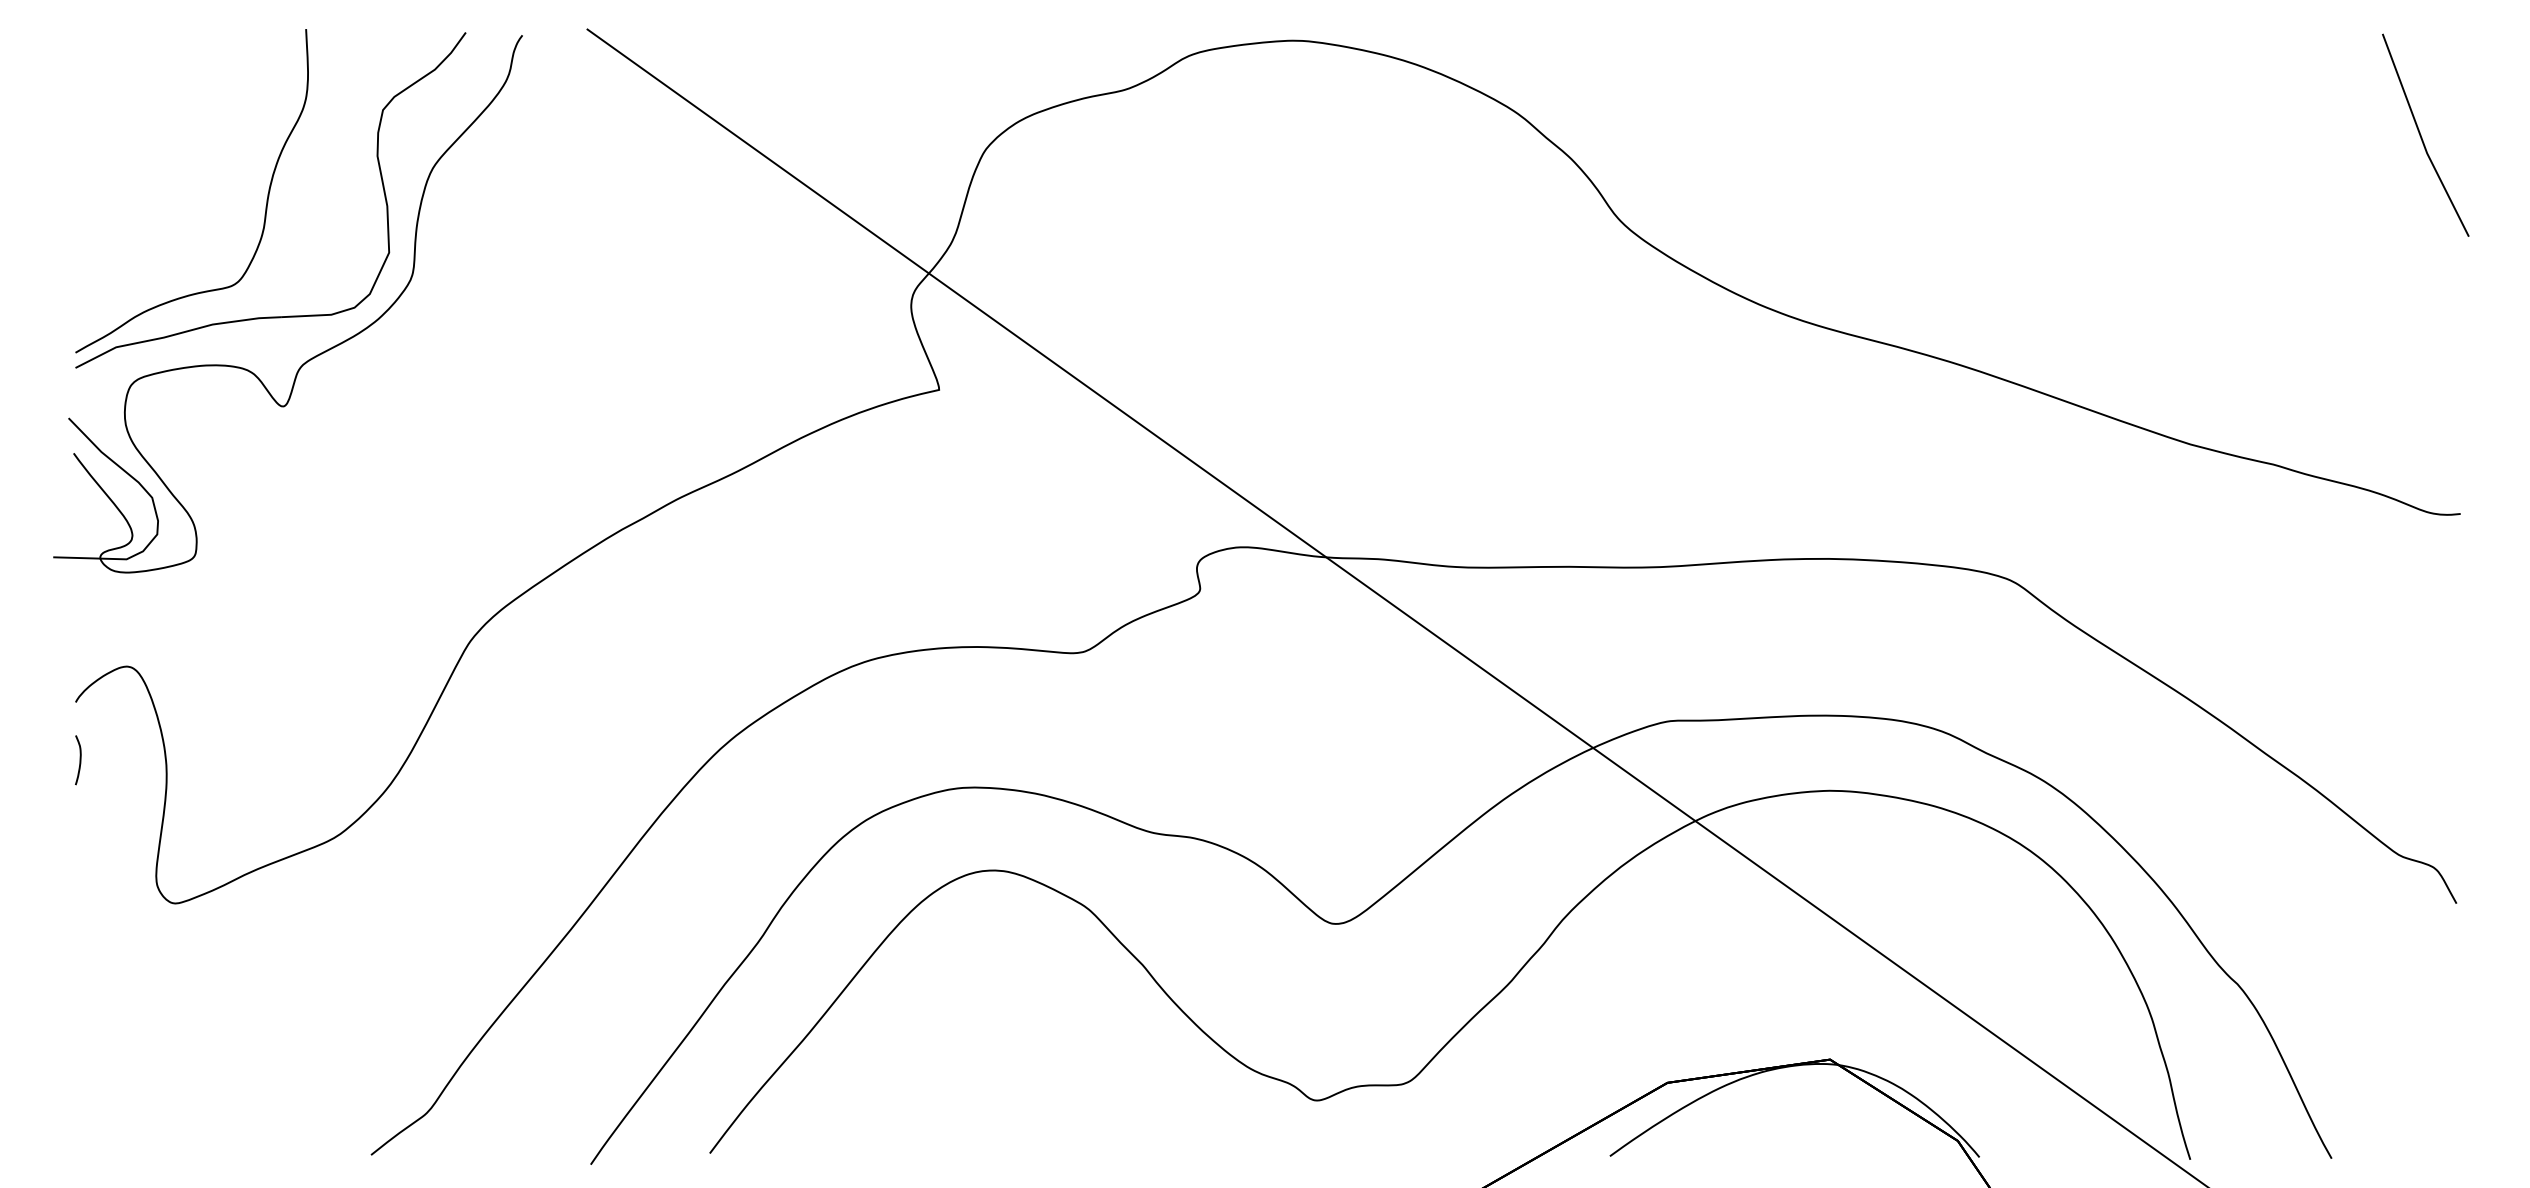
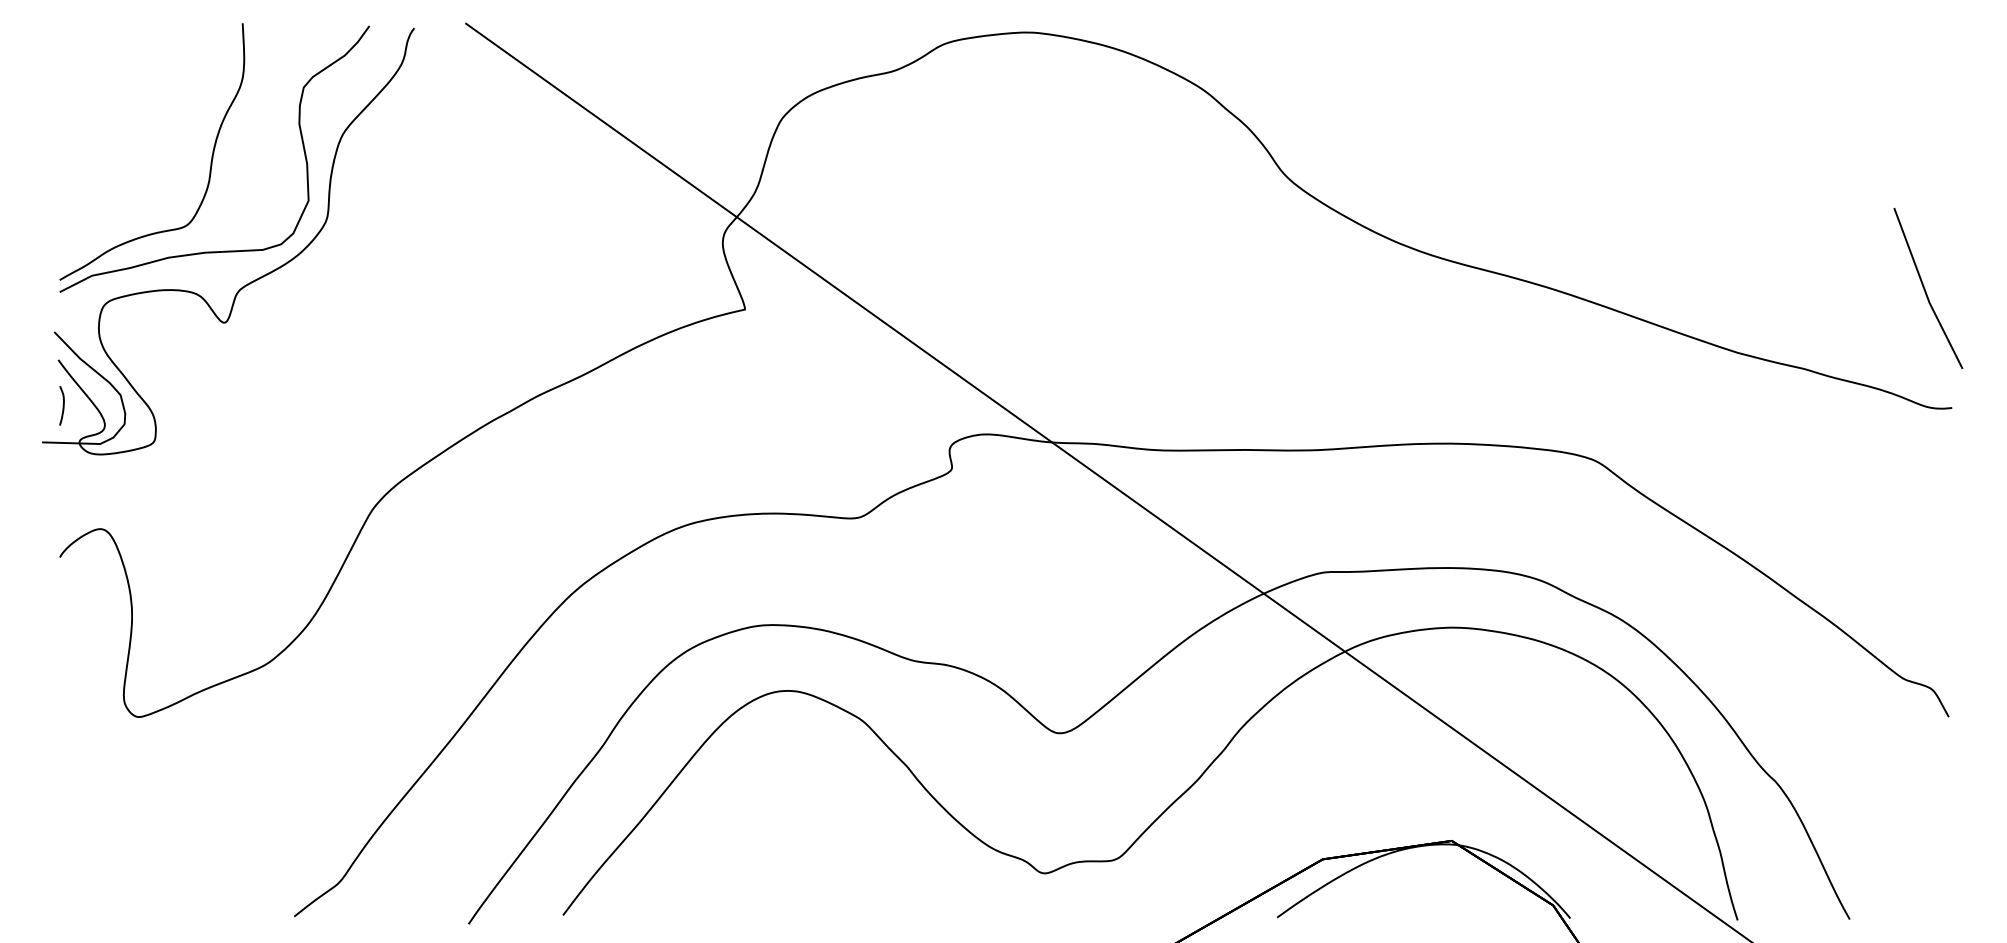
curve: (2421, 134) -> (1925, 287), moved
curve: (79, 760) -> (62, 406), moved

